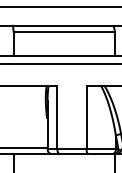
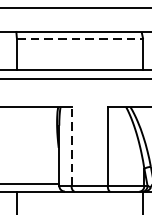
line: (64, 31) -> (80, 39), solid -> dashed
line: (57, 117) -> (71, 146), solid -> dashed

